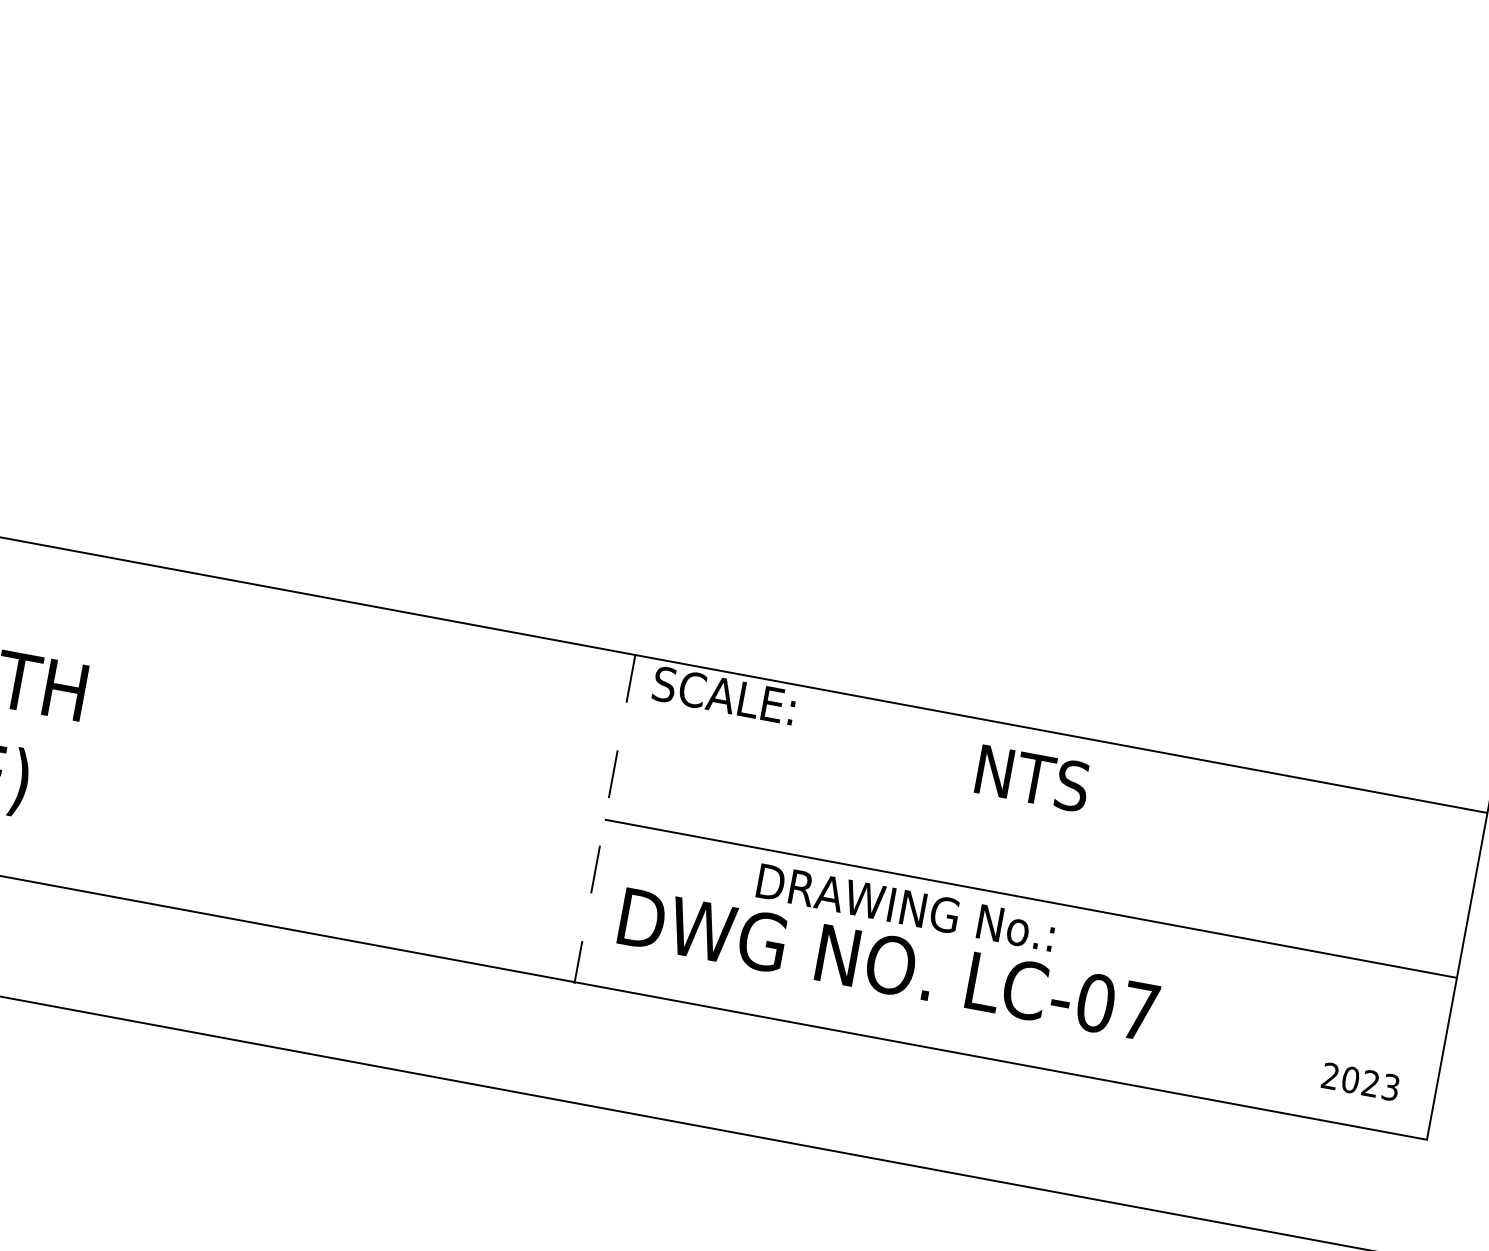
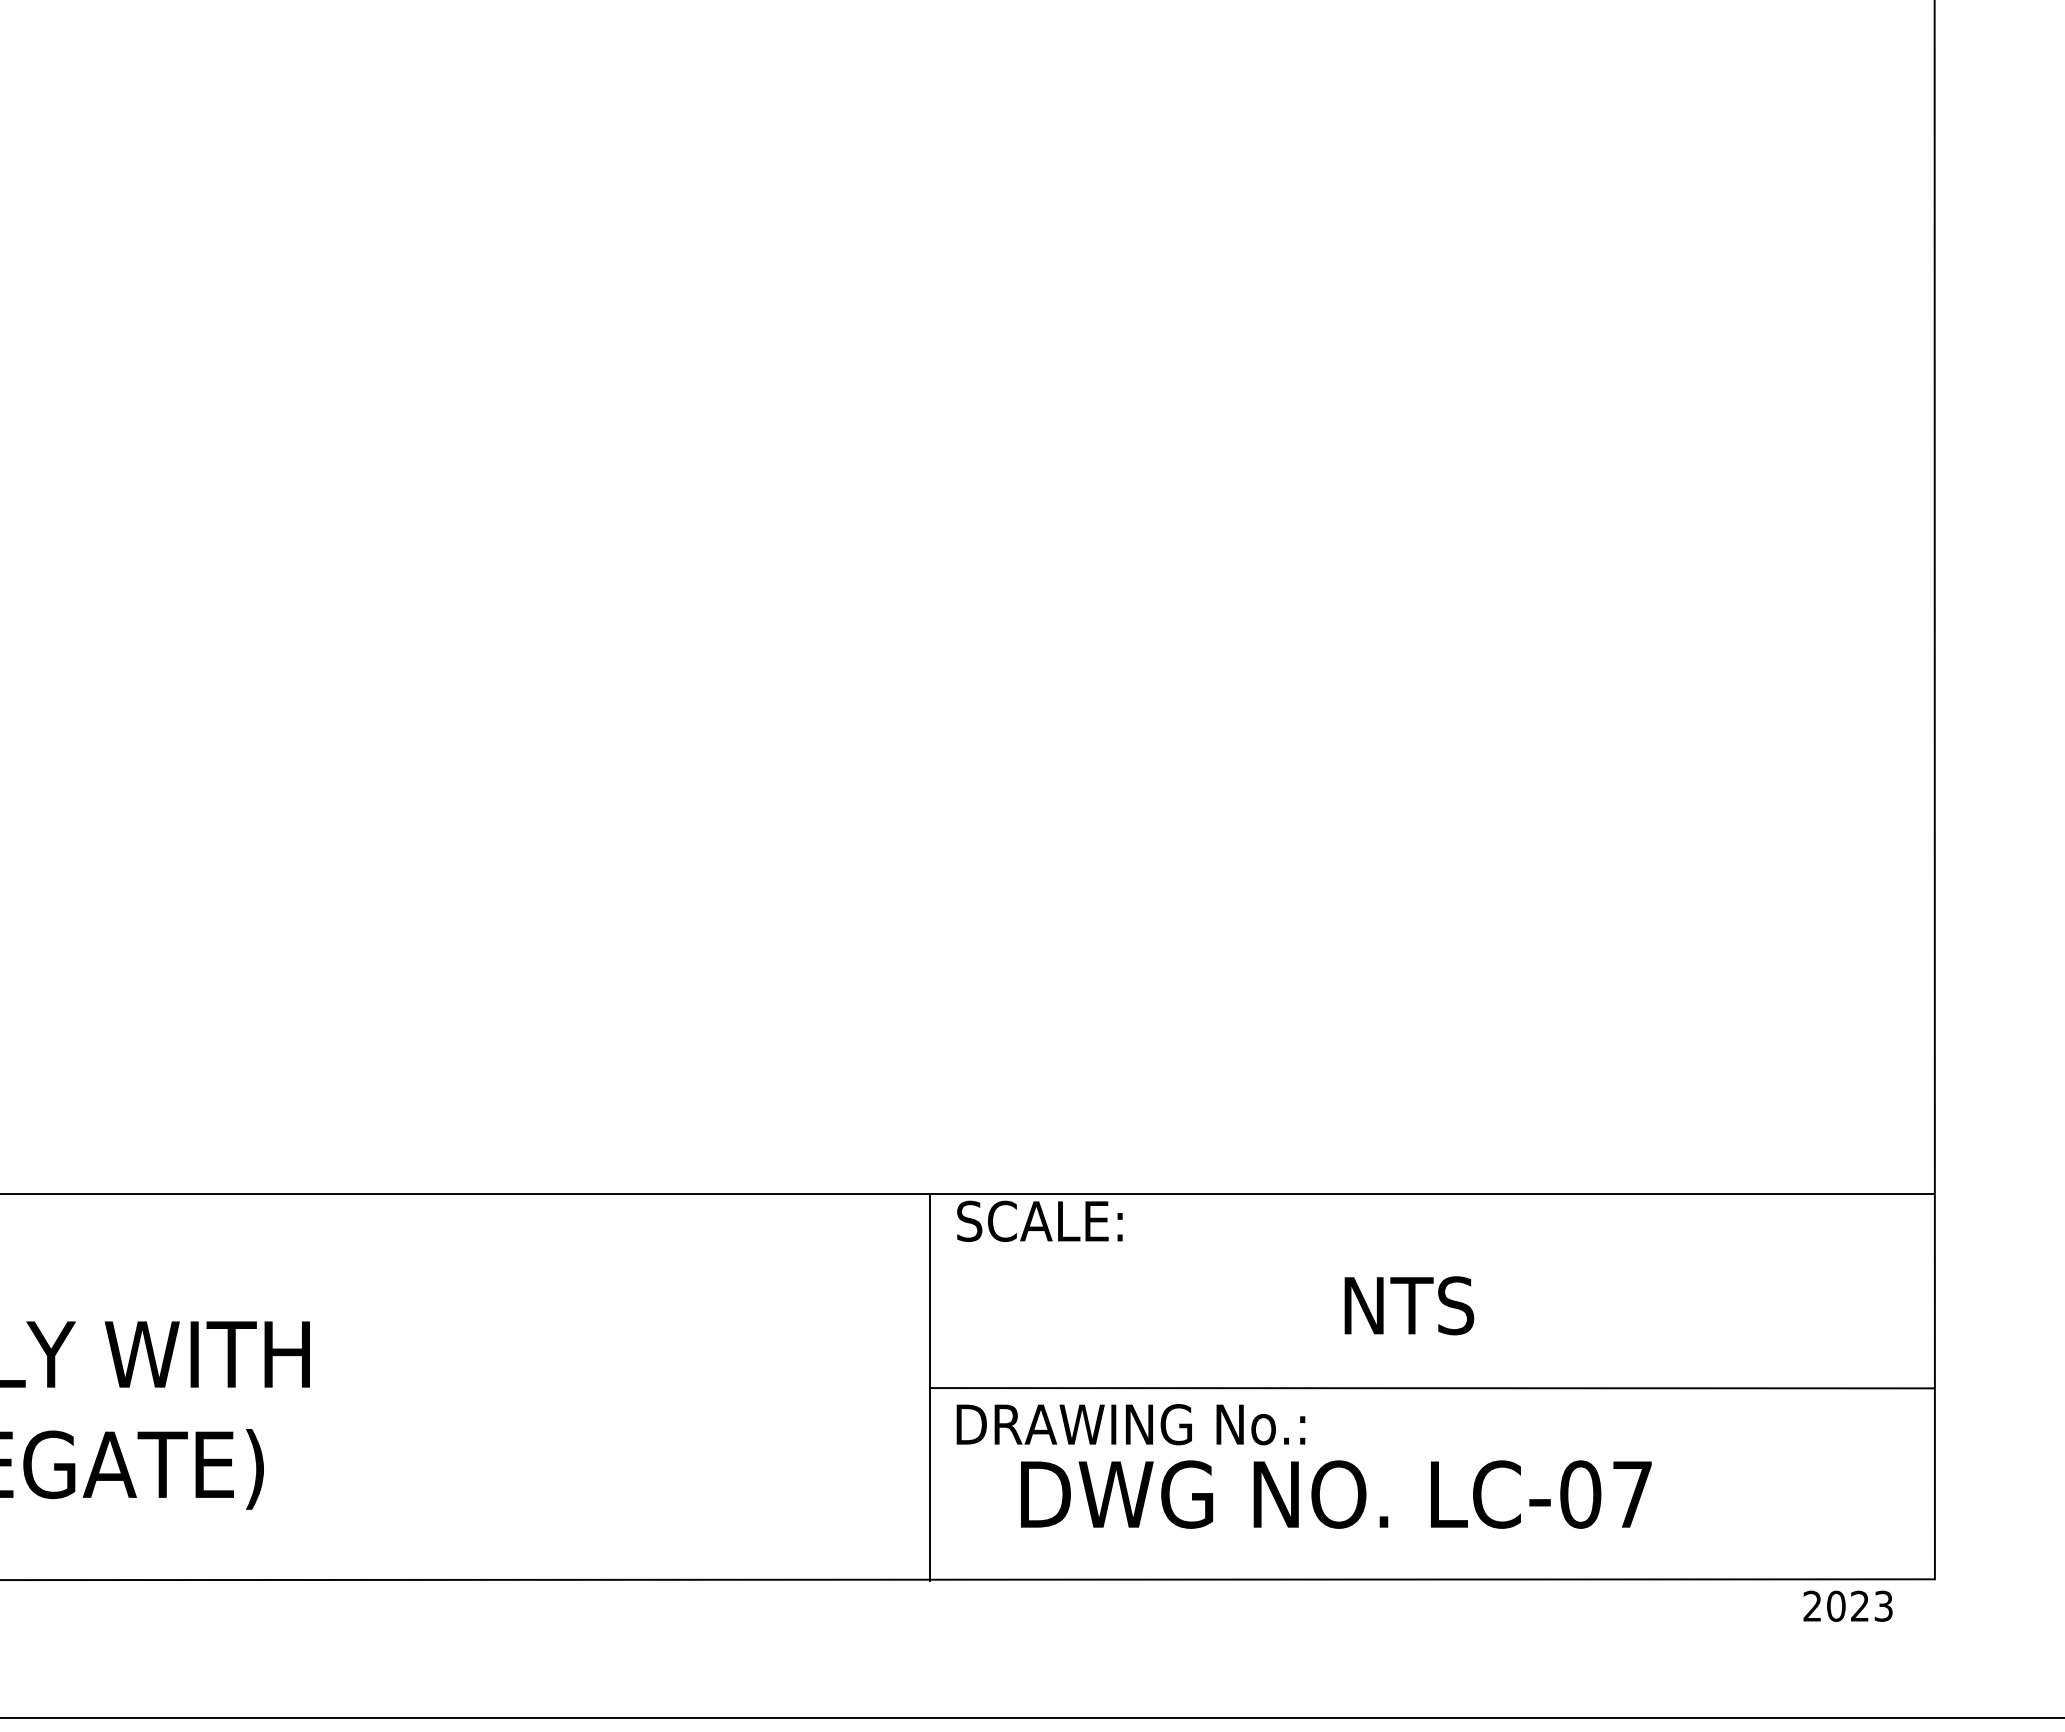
text: (1033, 778) -> (1409, 1305), moved
line: (604, 819) -> (929, 1387), dashed -> solid
text: (905, 907) -> (1130, 1424), moved
text: (888, 964) -> (1336, 1494), moved
text: (1360, 1081) -> (1847, 1605), moved

